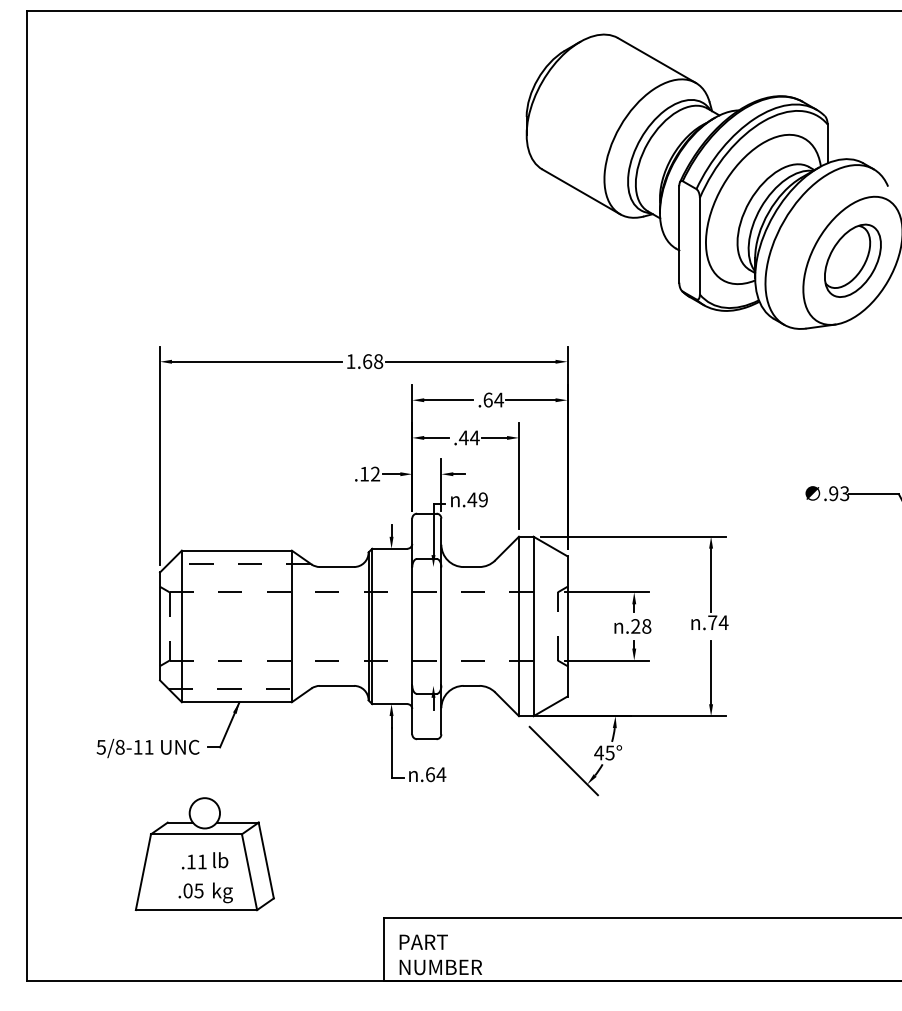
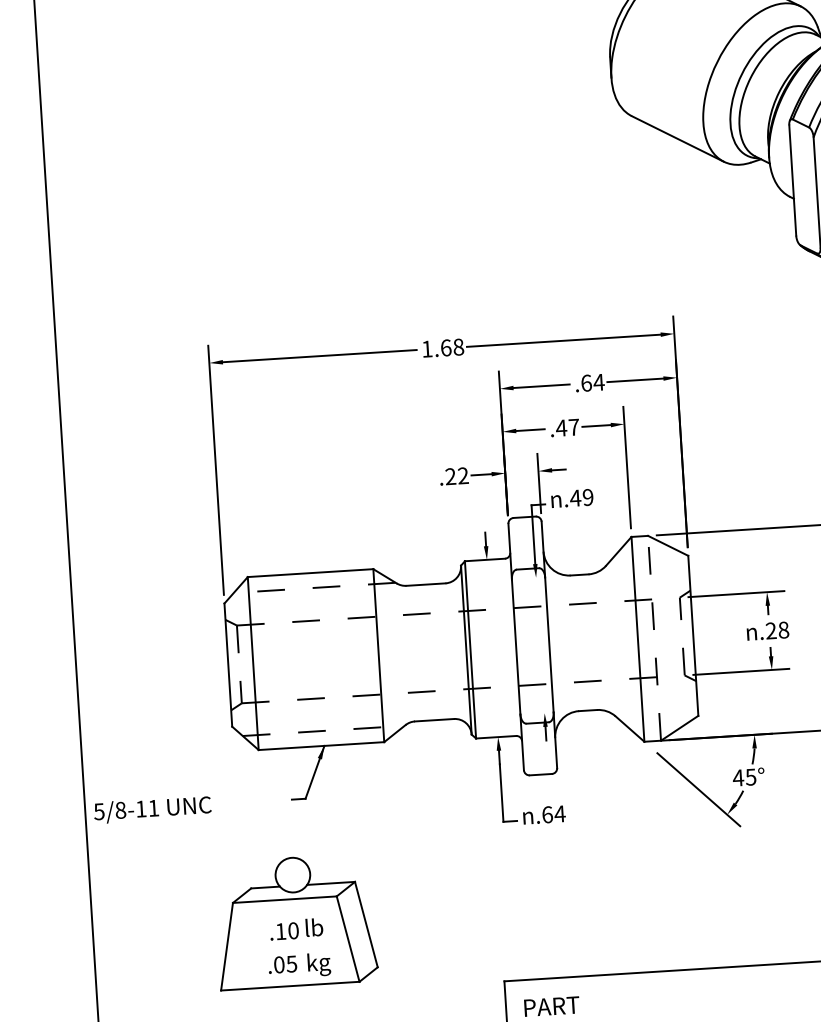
text: (474, 437) -> (573, 426), .44 -> .47
text: (364, 473) -> (450, 475), .12 -> .22
line: (533, 626) -> (654, 638), solid -> dashed
text: (147, 748) -> (152, 809), moved
text: (202, 861) -> (293, 930), .11 -> .10

